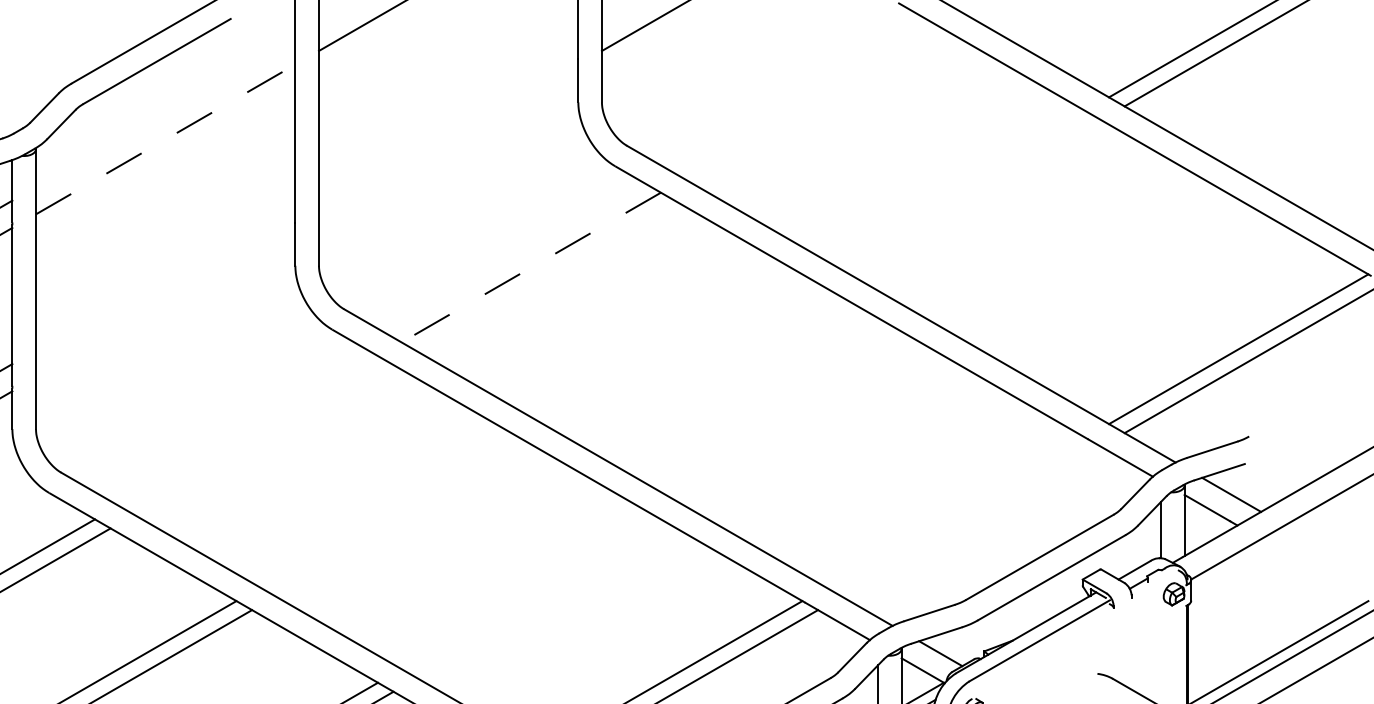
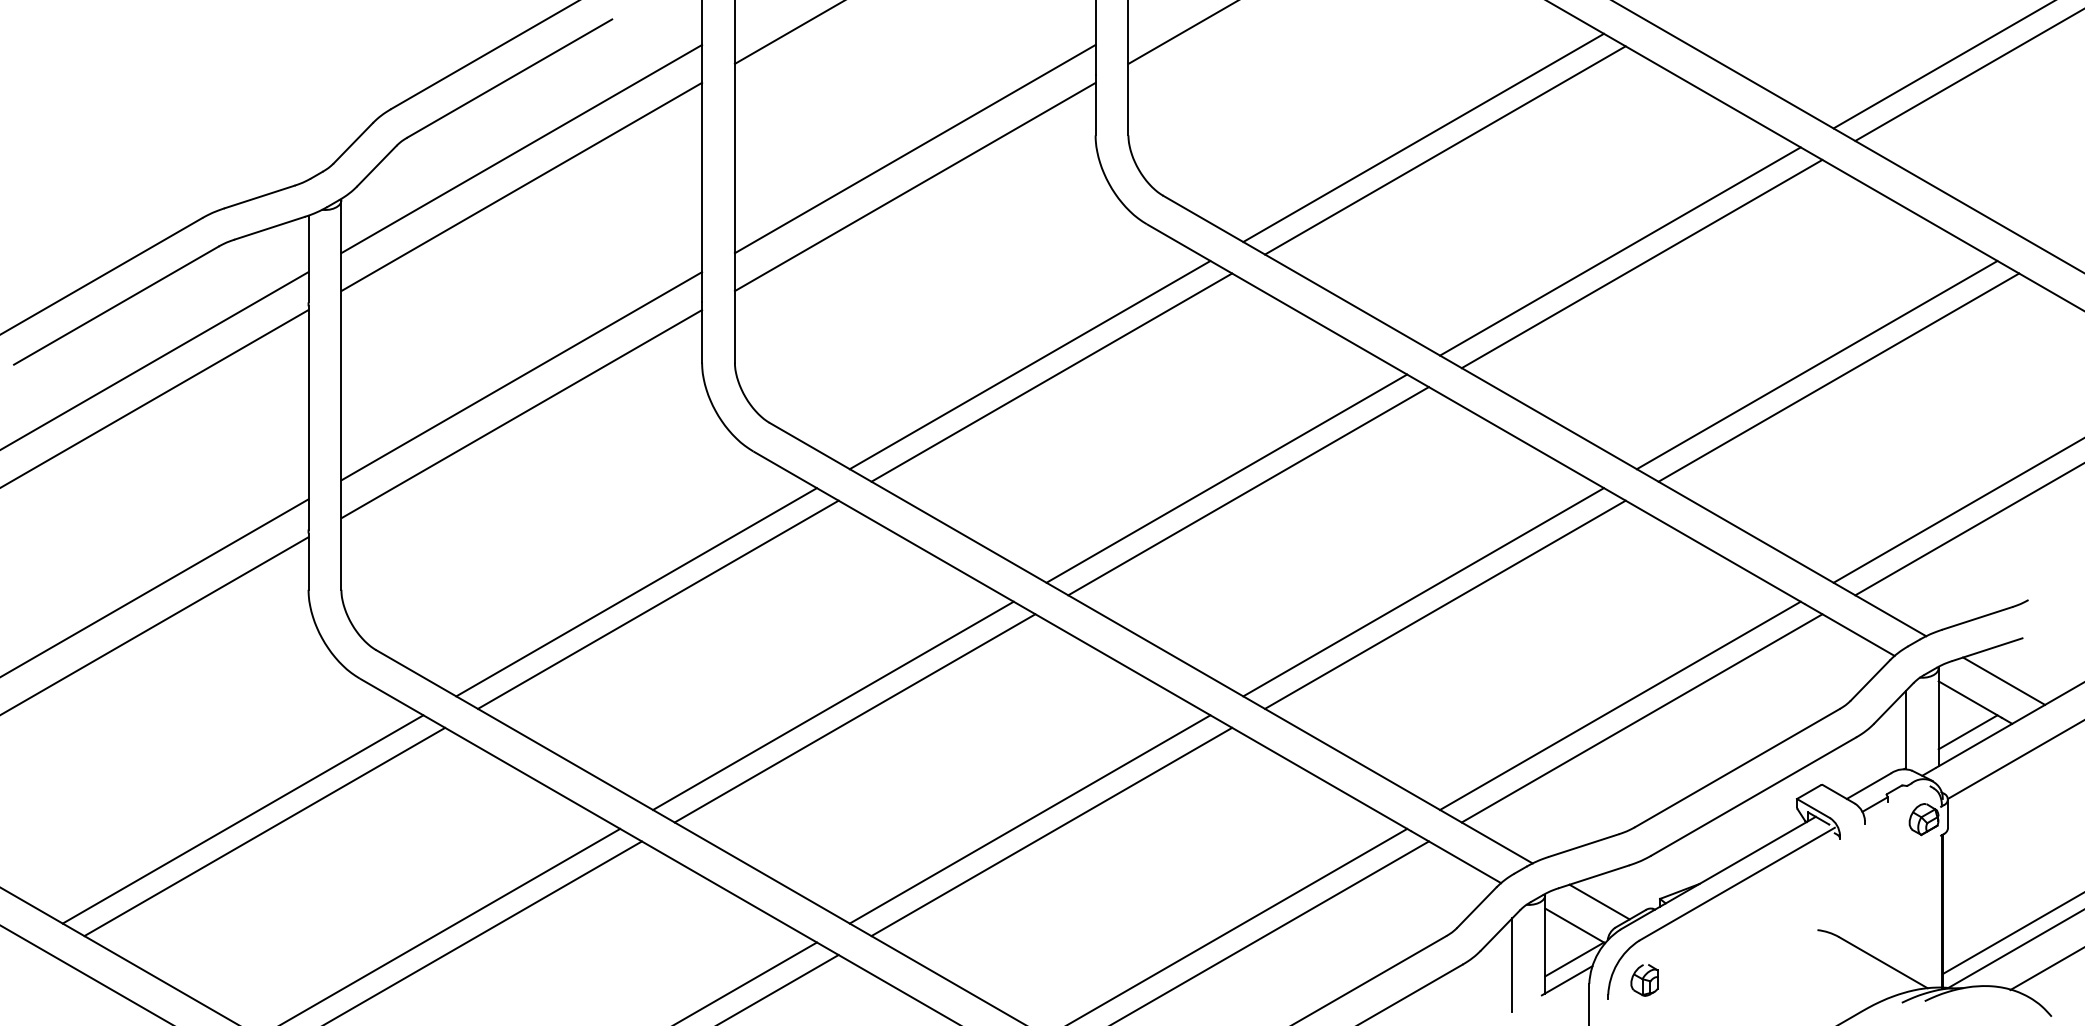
line: (814, 103) -> (1423, 137), added
line: (165, 111) -> (521, 148), added
line: (448, 111) -> (914, 148), added
line: (829, 113) -> (1445, 150), added
line: (166, 139) -> (522, 186), dashed -> solid
line: (448, 139) -> (914, 186), added
line: (955, 185) -> (1620, 251), added
line: (970, 194) -> (1641, 263), added
line: (530, 267) -> (1029, 365), dashed -> solid
line: (1096, 267) -> (1816, 365), added
line: (165, 275) -> (521, 376), added
line: (546, 276) -> (1051, 377), added
line: (1112, 276) -> (1838, 377), added
line: (165, 303) -> (521, 414), added
line: (672, 349) -> (1226, 478), added
line: (688, 358) -> (1248, 491), added
line: (248, 431) -> (636, 592), added
line: (814, 431) -> (1423, 592), added
line: (264, 439) -> (658, 604), added
line: (829, 439) -> (1445, 604), added
line: (389, 512) -> (833, 705), added
line: (955, 512) -> (1620, 705), added
line: (404, 521) -> (854, 718), added
line: (970, 521) -> (1641, 718), added
line: (1205, 531) -> (1967, 732), added
line: (530, 594) -> (1029, 819), added
line: (546, 602) -> (1051, 831), added

